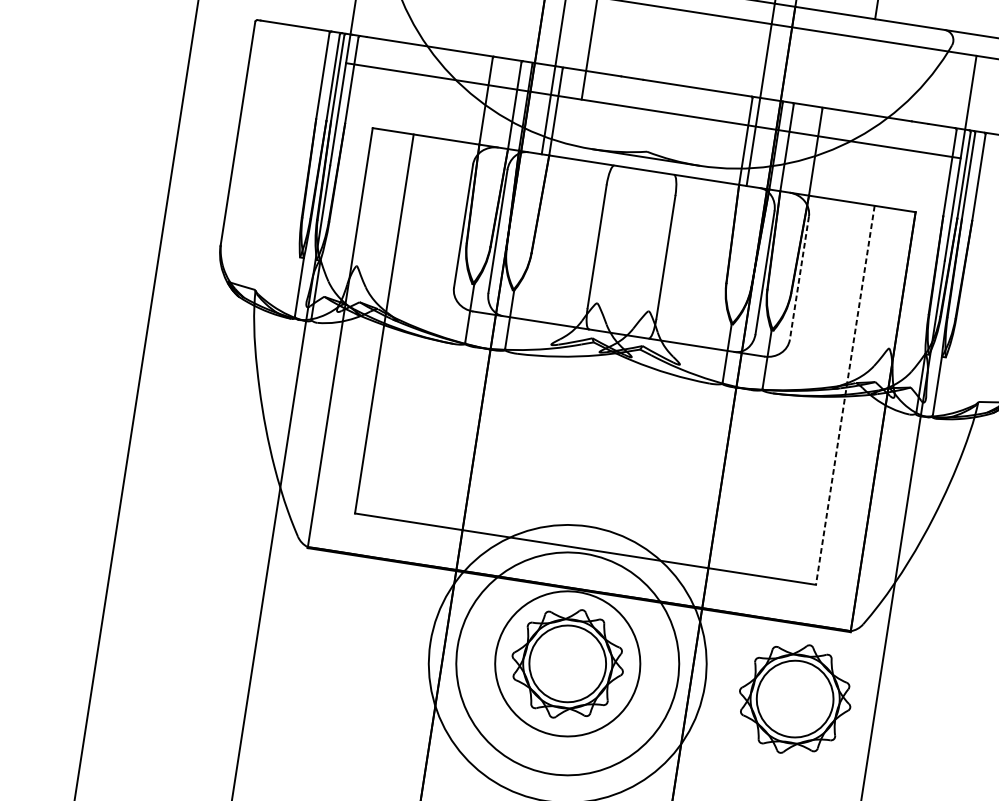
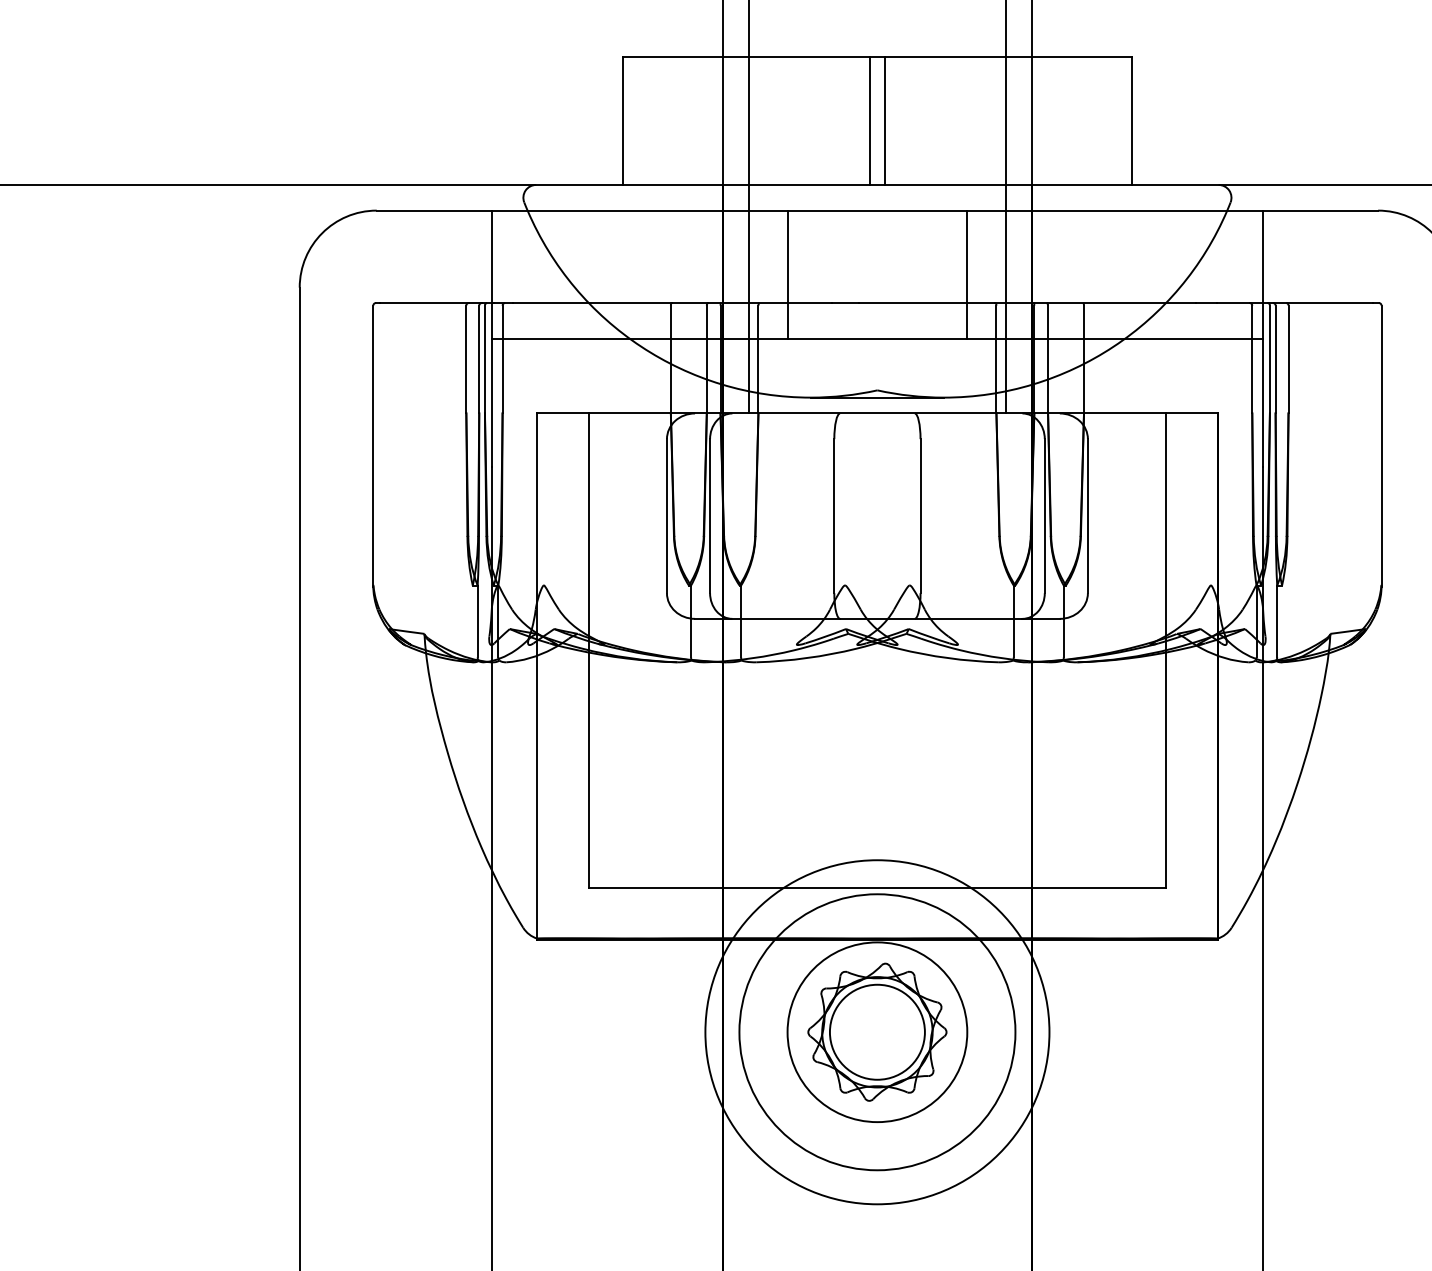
line: (733, 70) -> (967, 274), added
line: (799, 278) -> (1087, 516), dashed -> solid
line: (845, 394) -> (1166, 650), dashed -> solid
part: (795, 698) -> (1162, 1031), removed

